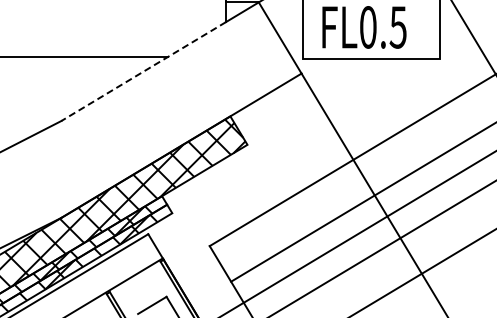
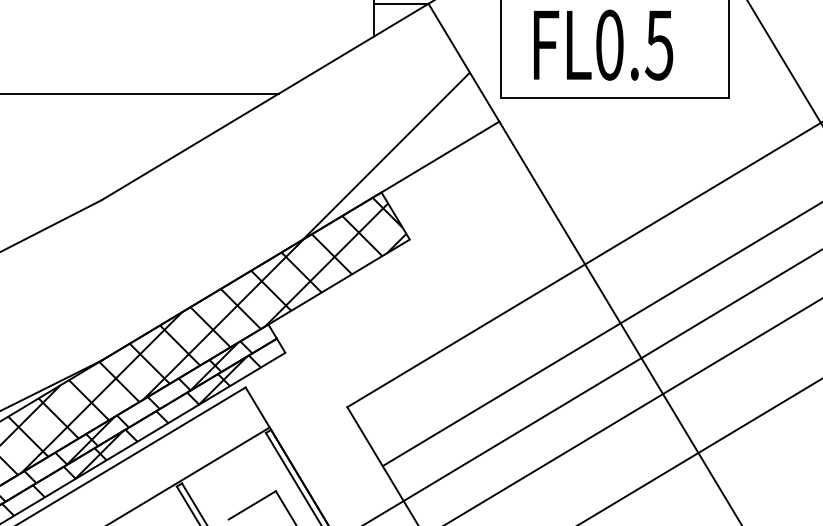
line: (143, 71) -> (237, 118), dashed -> solid
hatch: (232, 94) -> (385, 156), added

